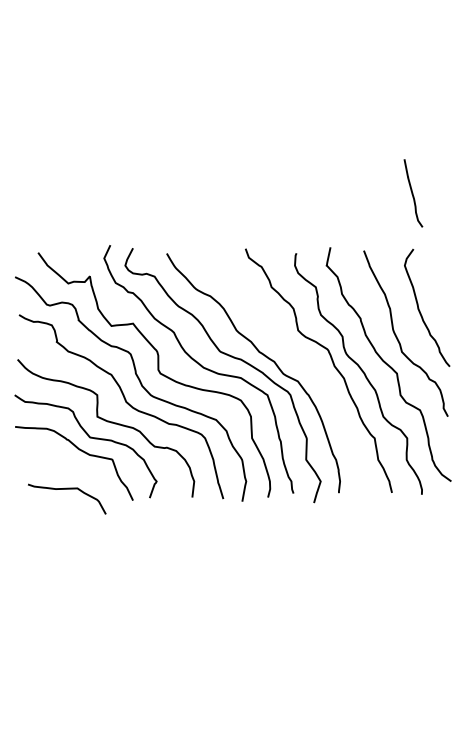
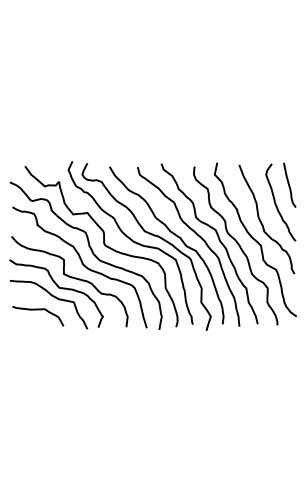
curve: (412, 192) -> (289, 184), moved
curve: (298, 358) -> (196, 235), added
curve: (67, 490) -> (38, 310), moved

